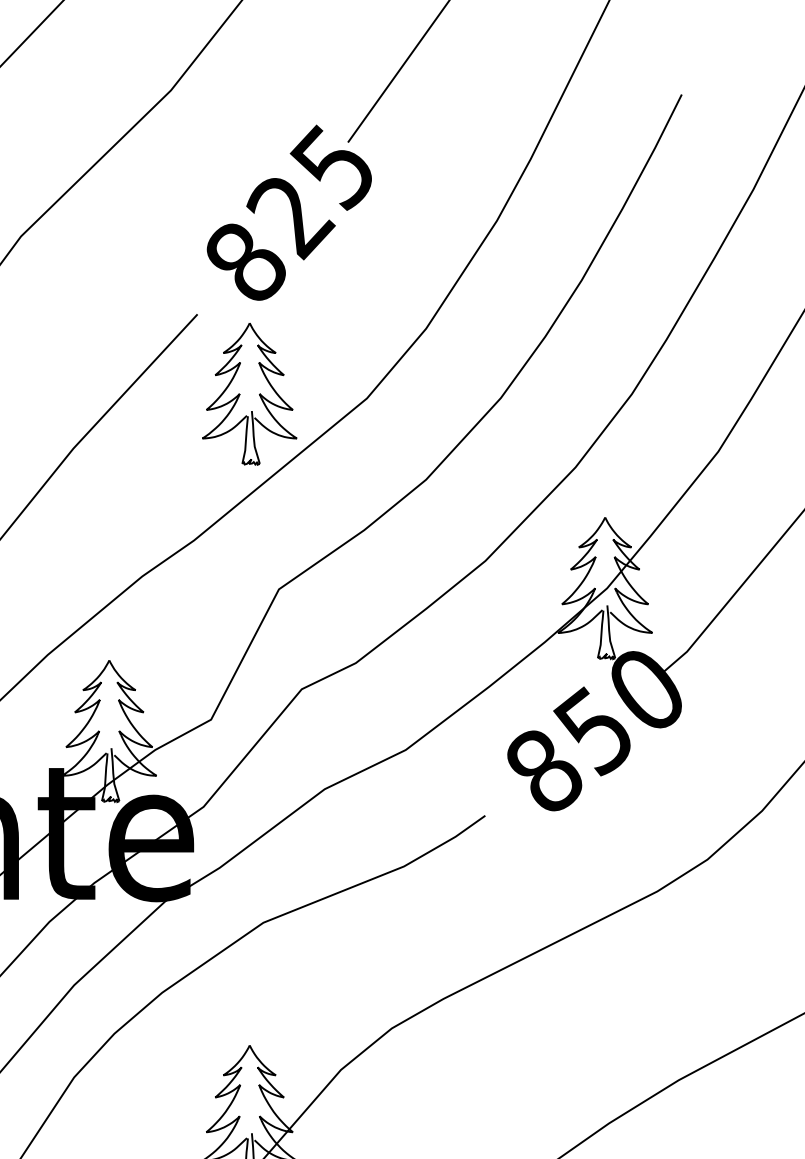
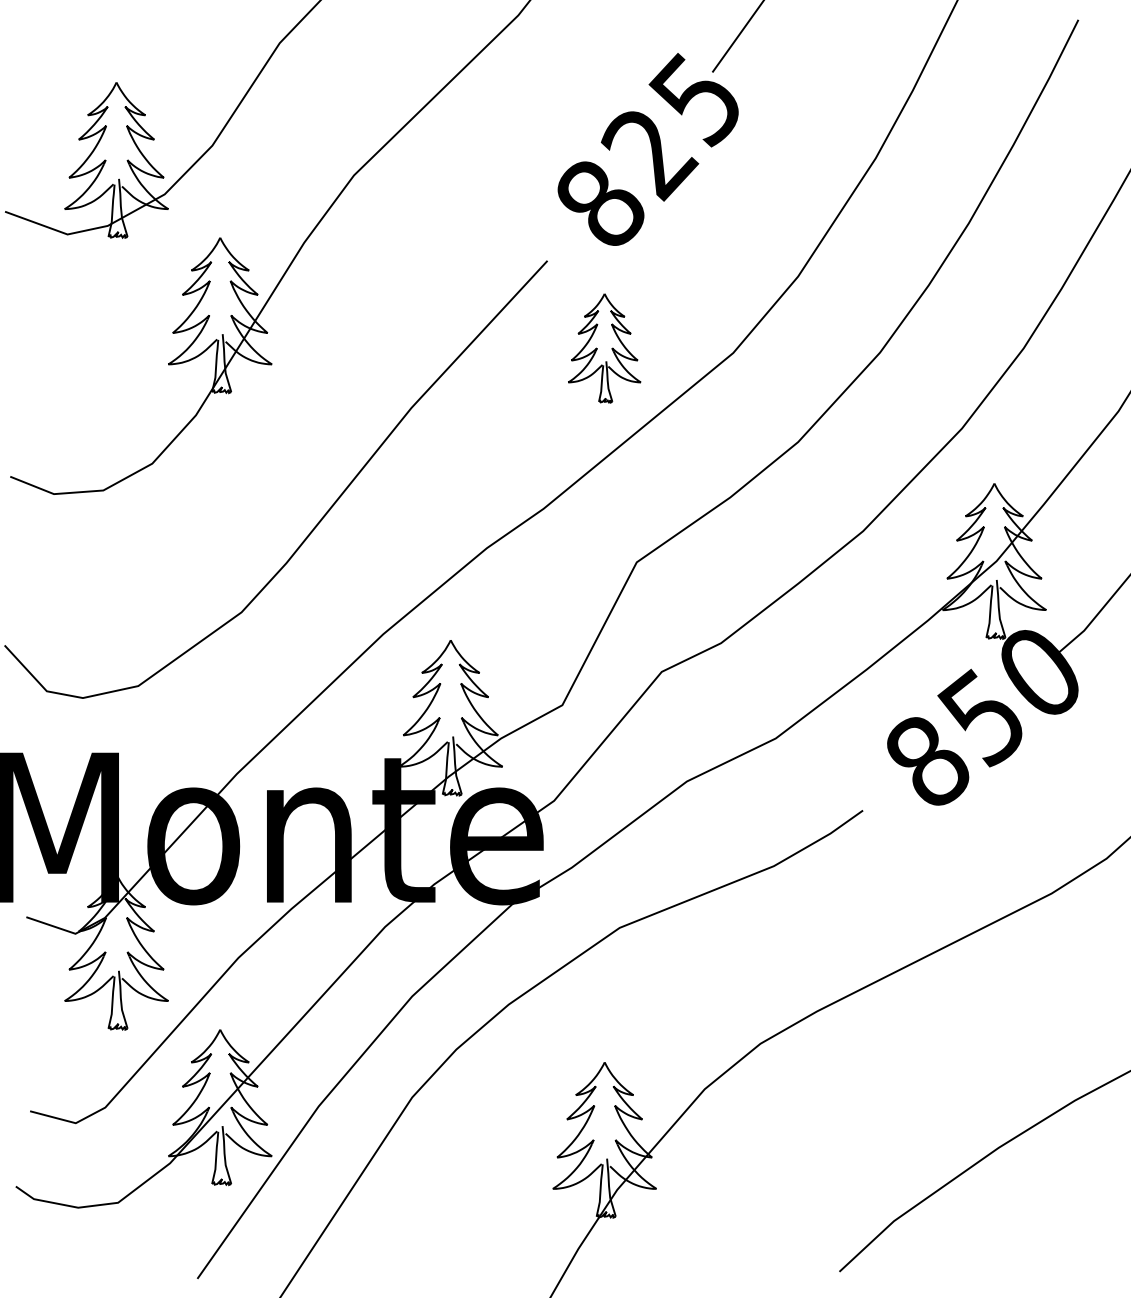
part: (249, 394) -> (604, 348), size x0.7

